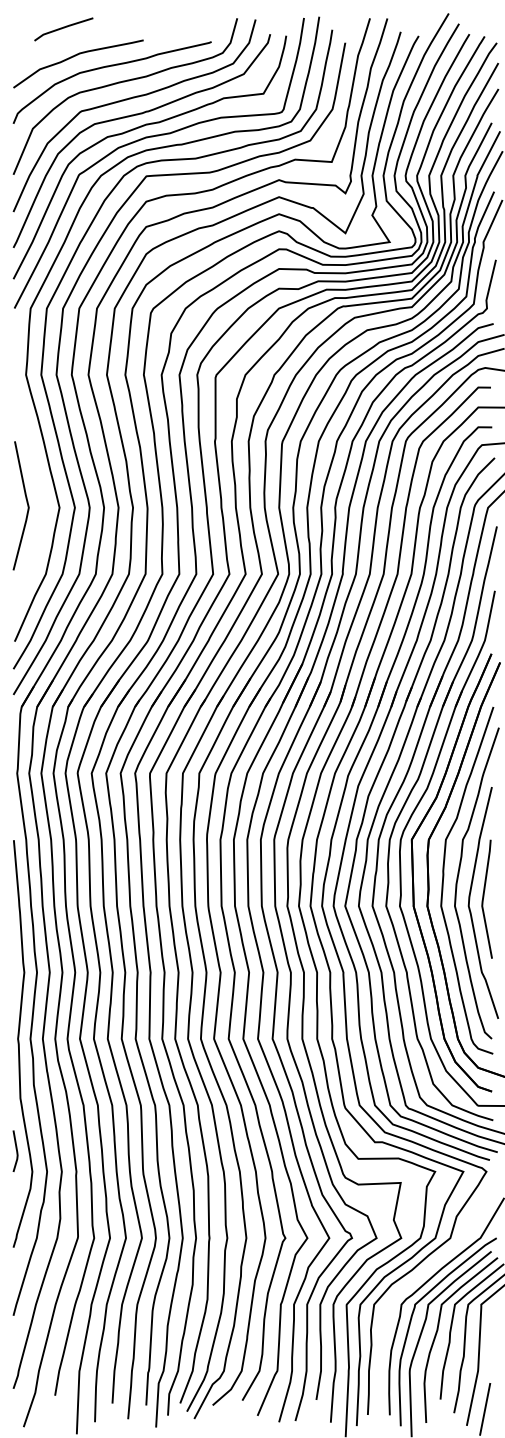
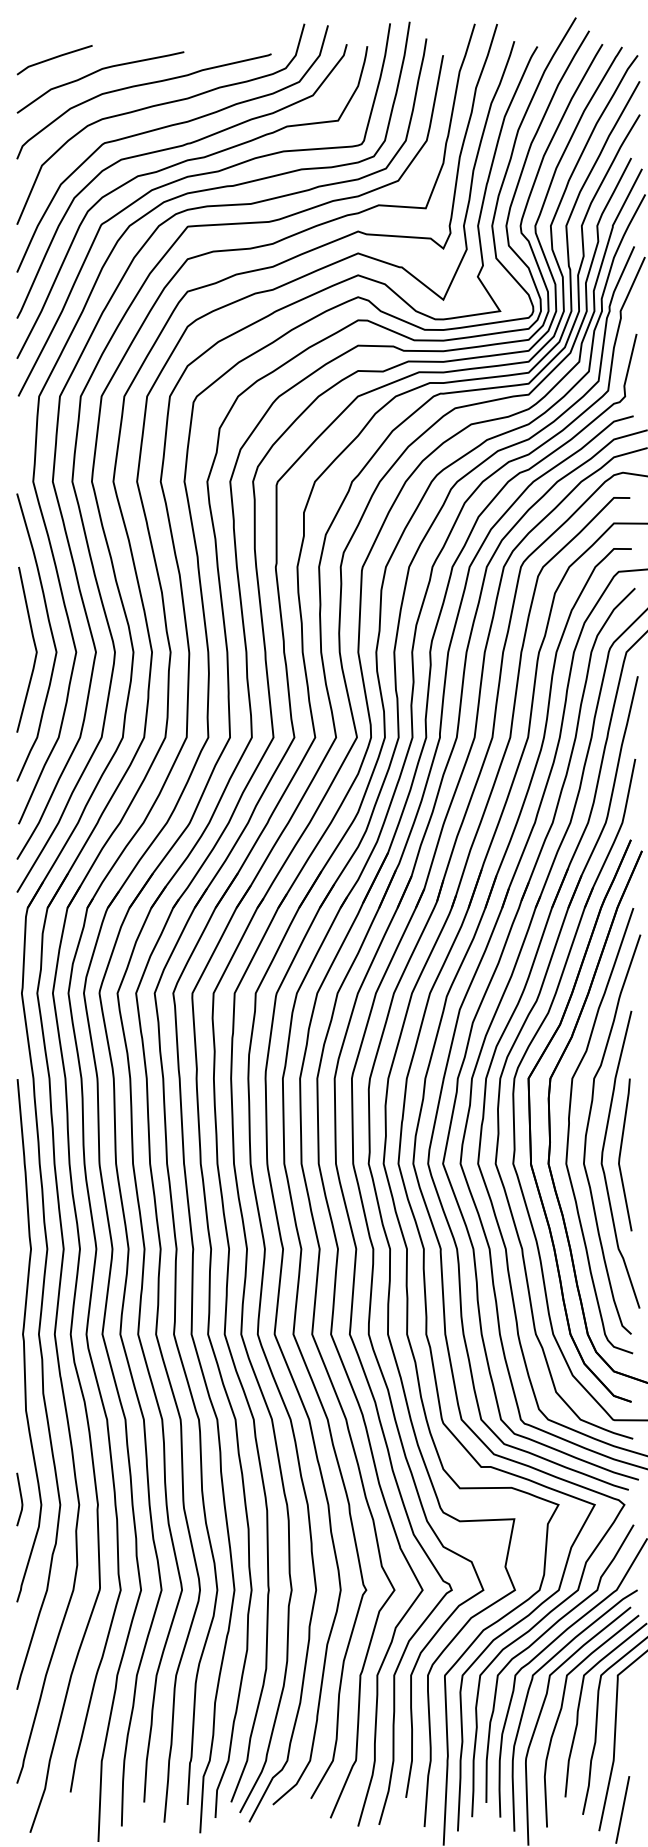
line: (62, 28) -> (53, 59), moved
curve: (39, 492) -> (50, 632), added
line: (16, 1151) -> (20, 1499), moved
curve: (421, 1275) -> (540, 1638), added

